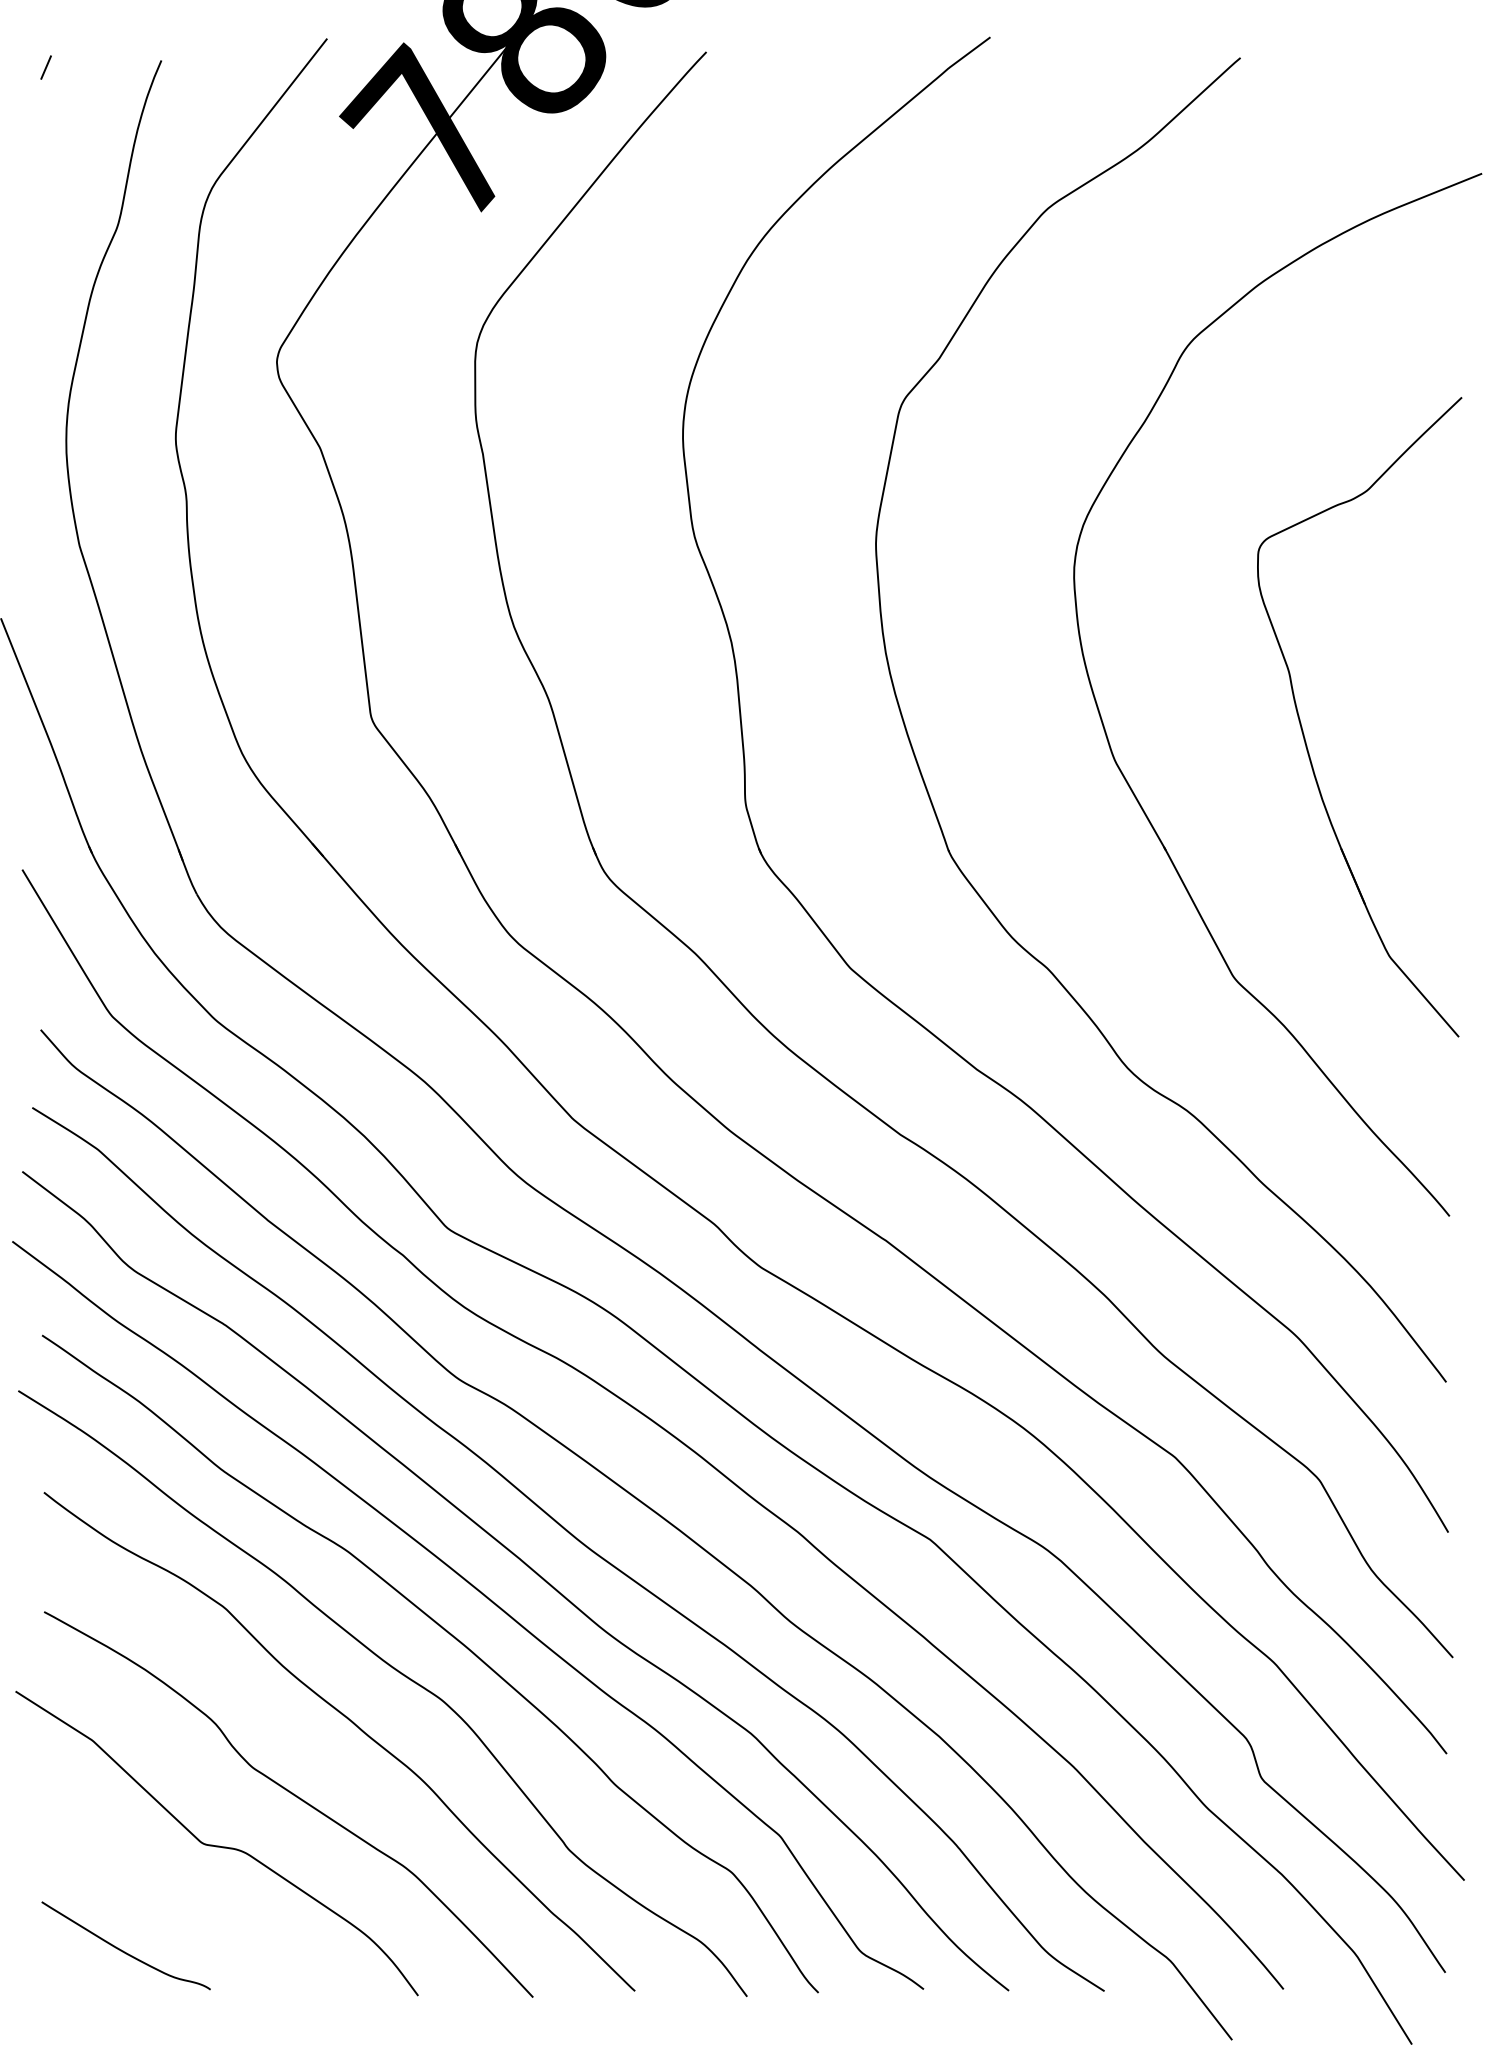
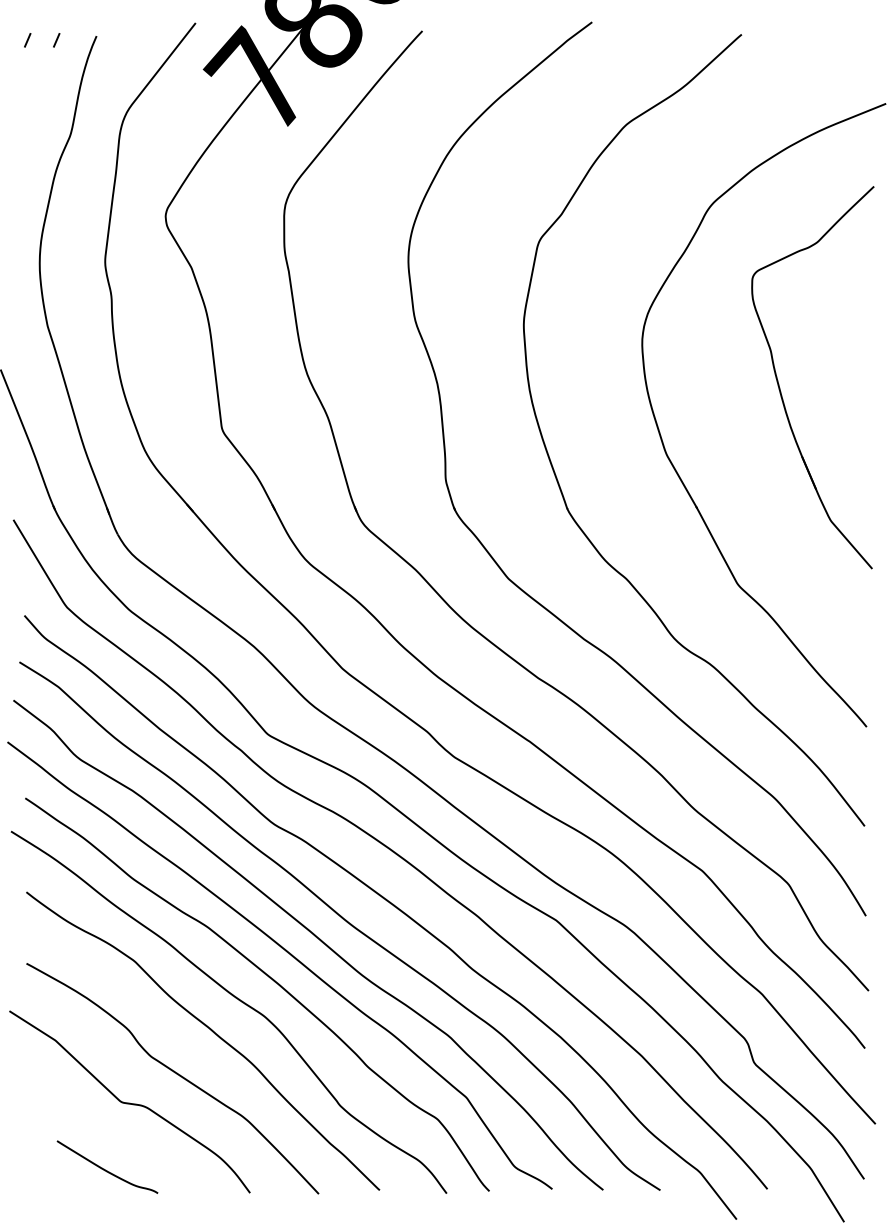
line: (94, 67) -> (56, 40), added
part: (1305, 733) -> (780, 387), moved
curve: (121, 1947) -> (104, 1168), moved

